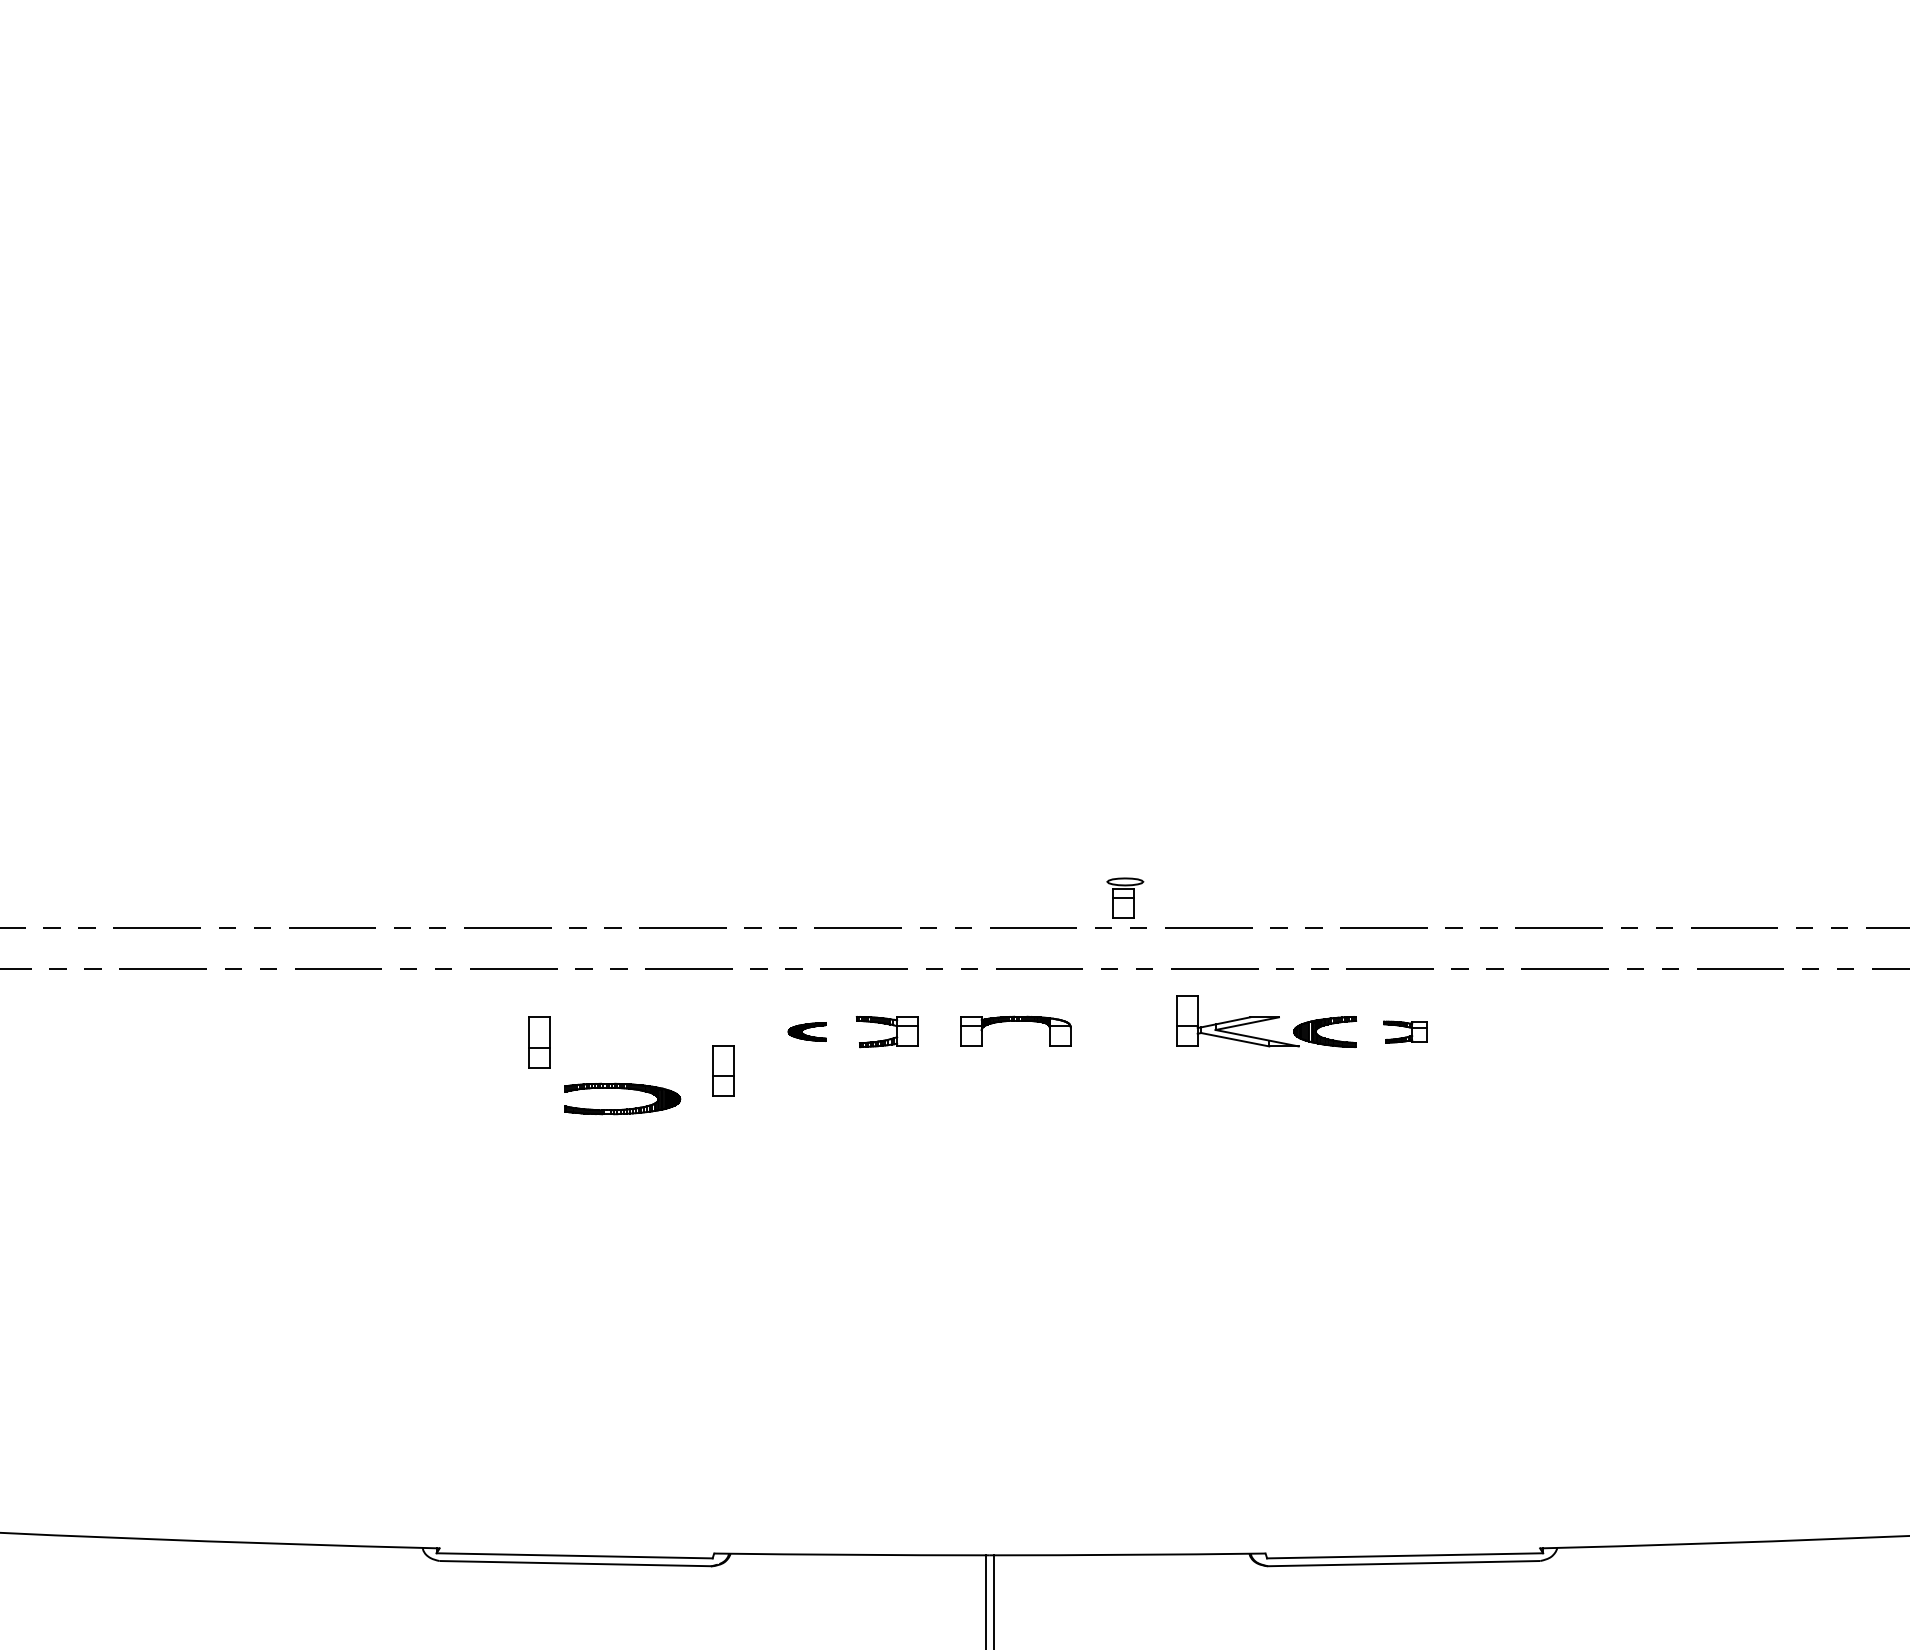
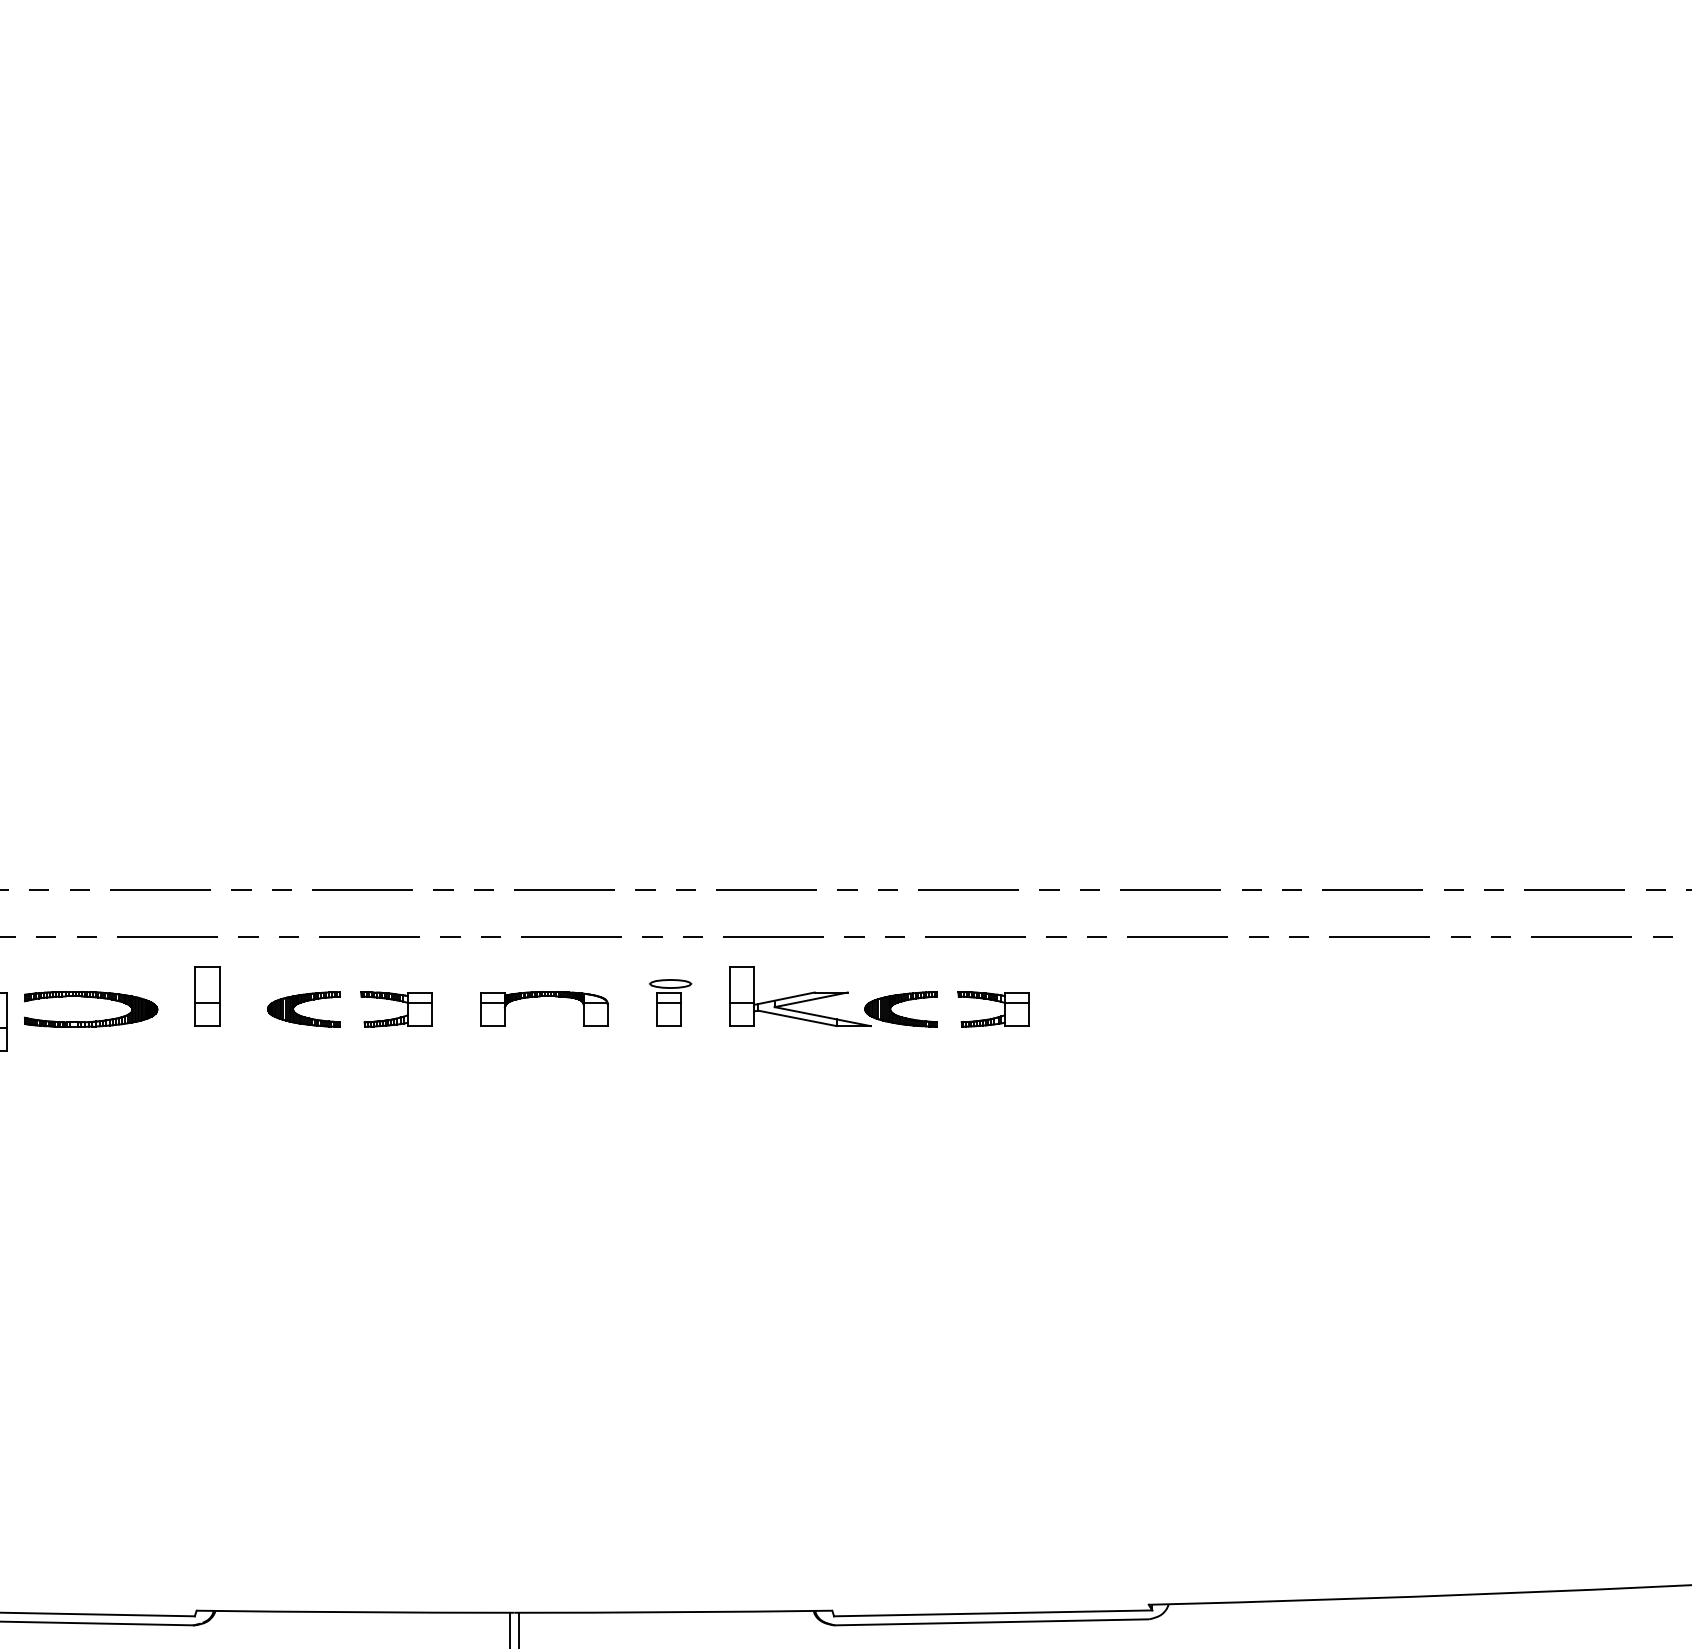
part: (1125, 897) -> (670, 1001), moved
part: (807, 1031) -> (304, 1008), size x1.67
part: (1405, 1032) -> (993, 1010), size x1.43
part: (723, 1070) -> (207, 996), moved
part: (622, 1089) -> (90, 998), moved

